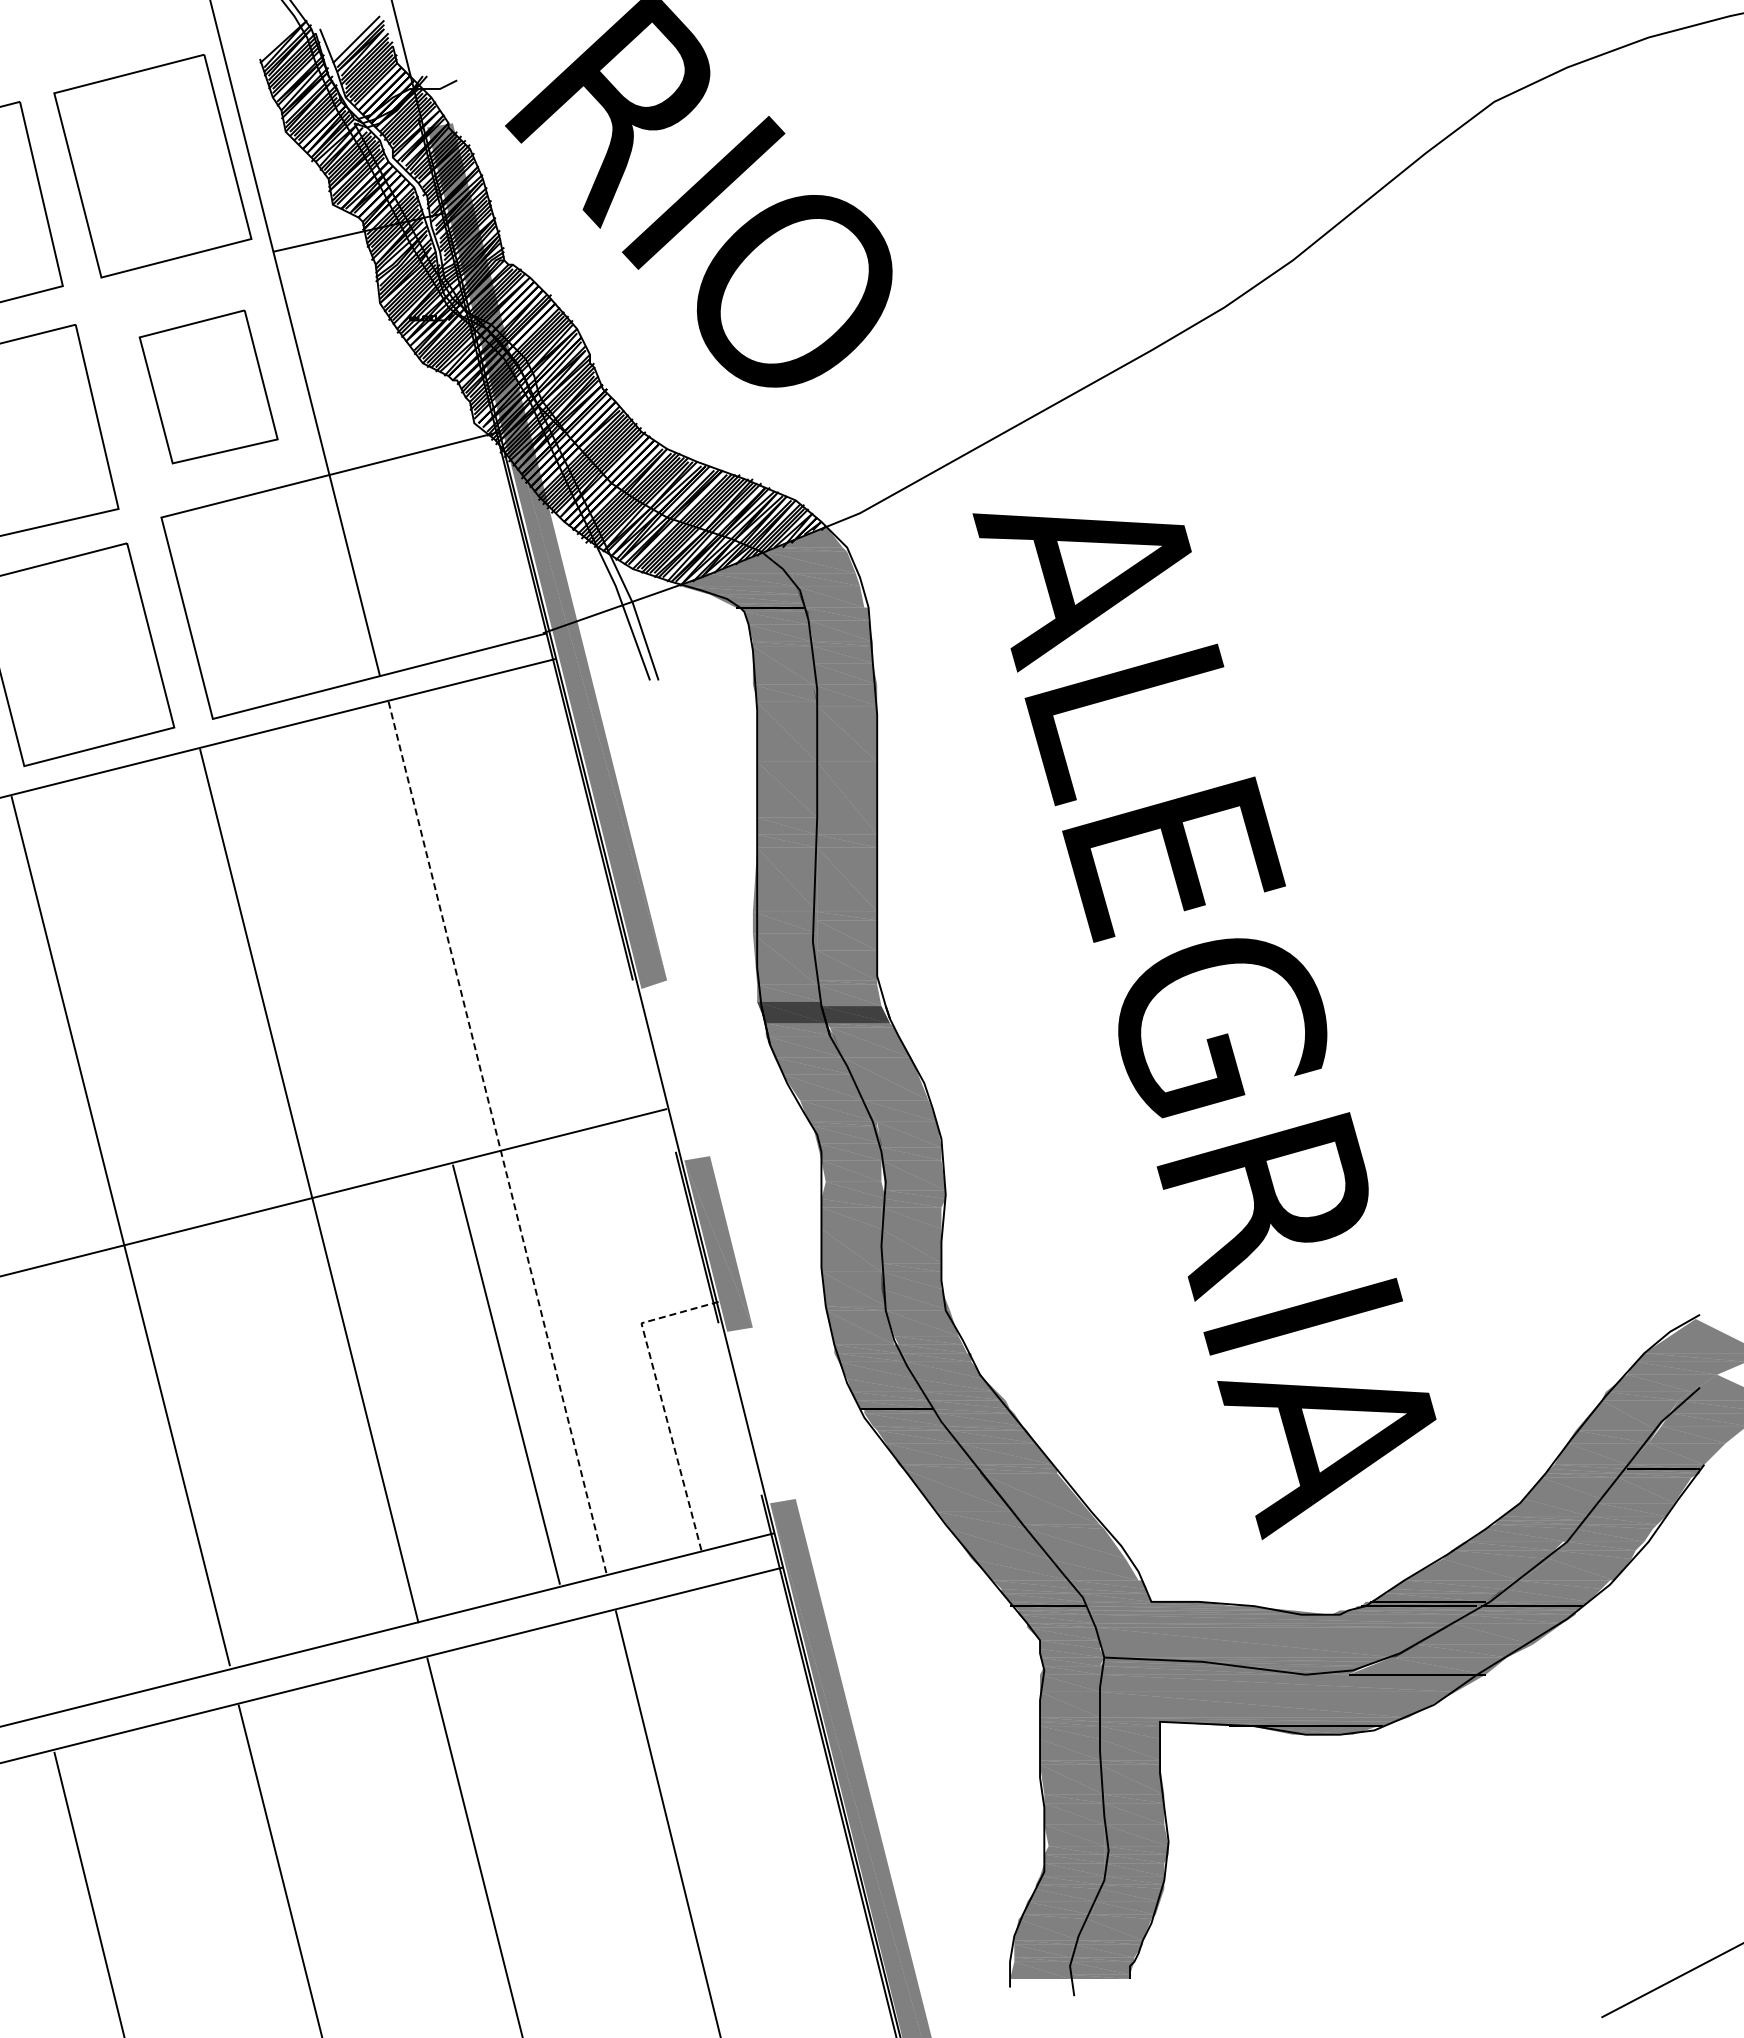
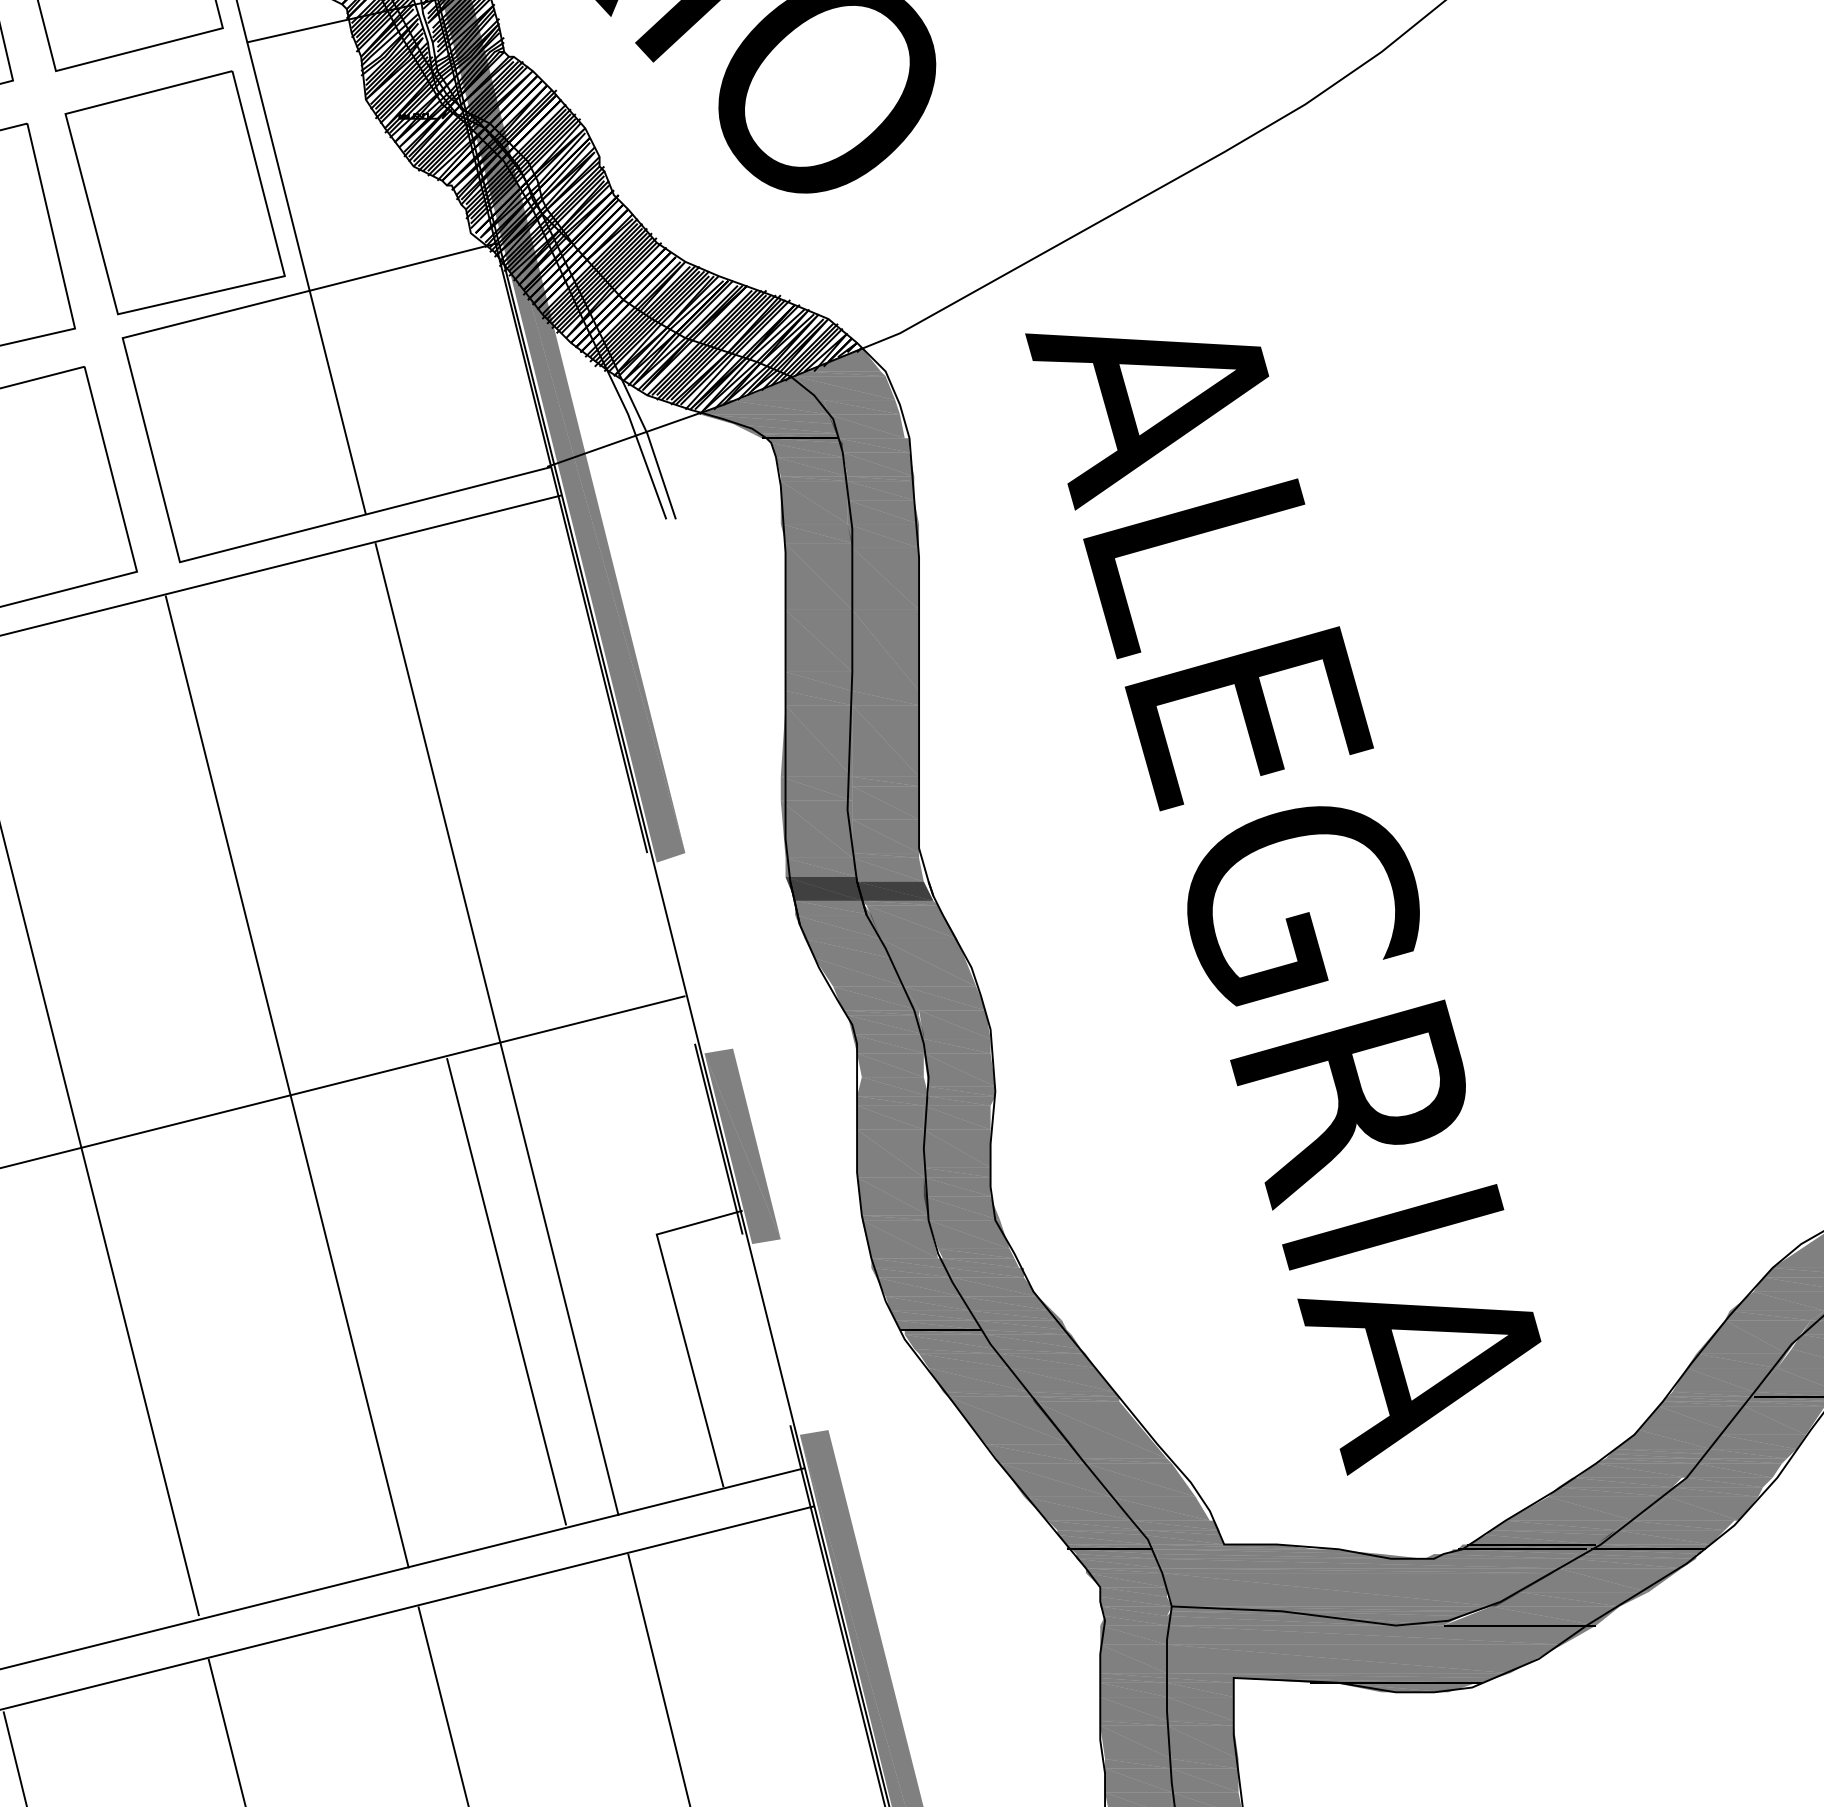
part: (208, 386) -> (175, 192), size x1.43
line: (497, 1139) -> (496, 1030), dashed -> solid
line: (661, 1397) -> (679, 1317), dashed -> solid

